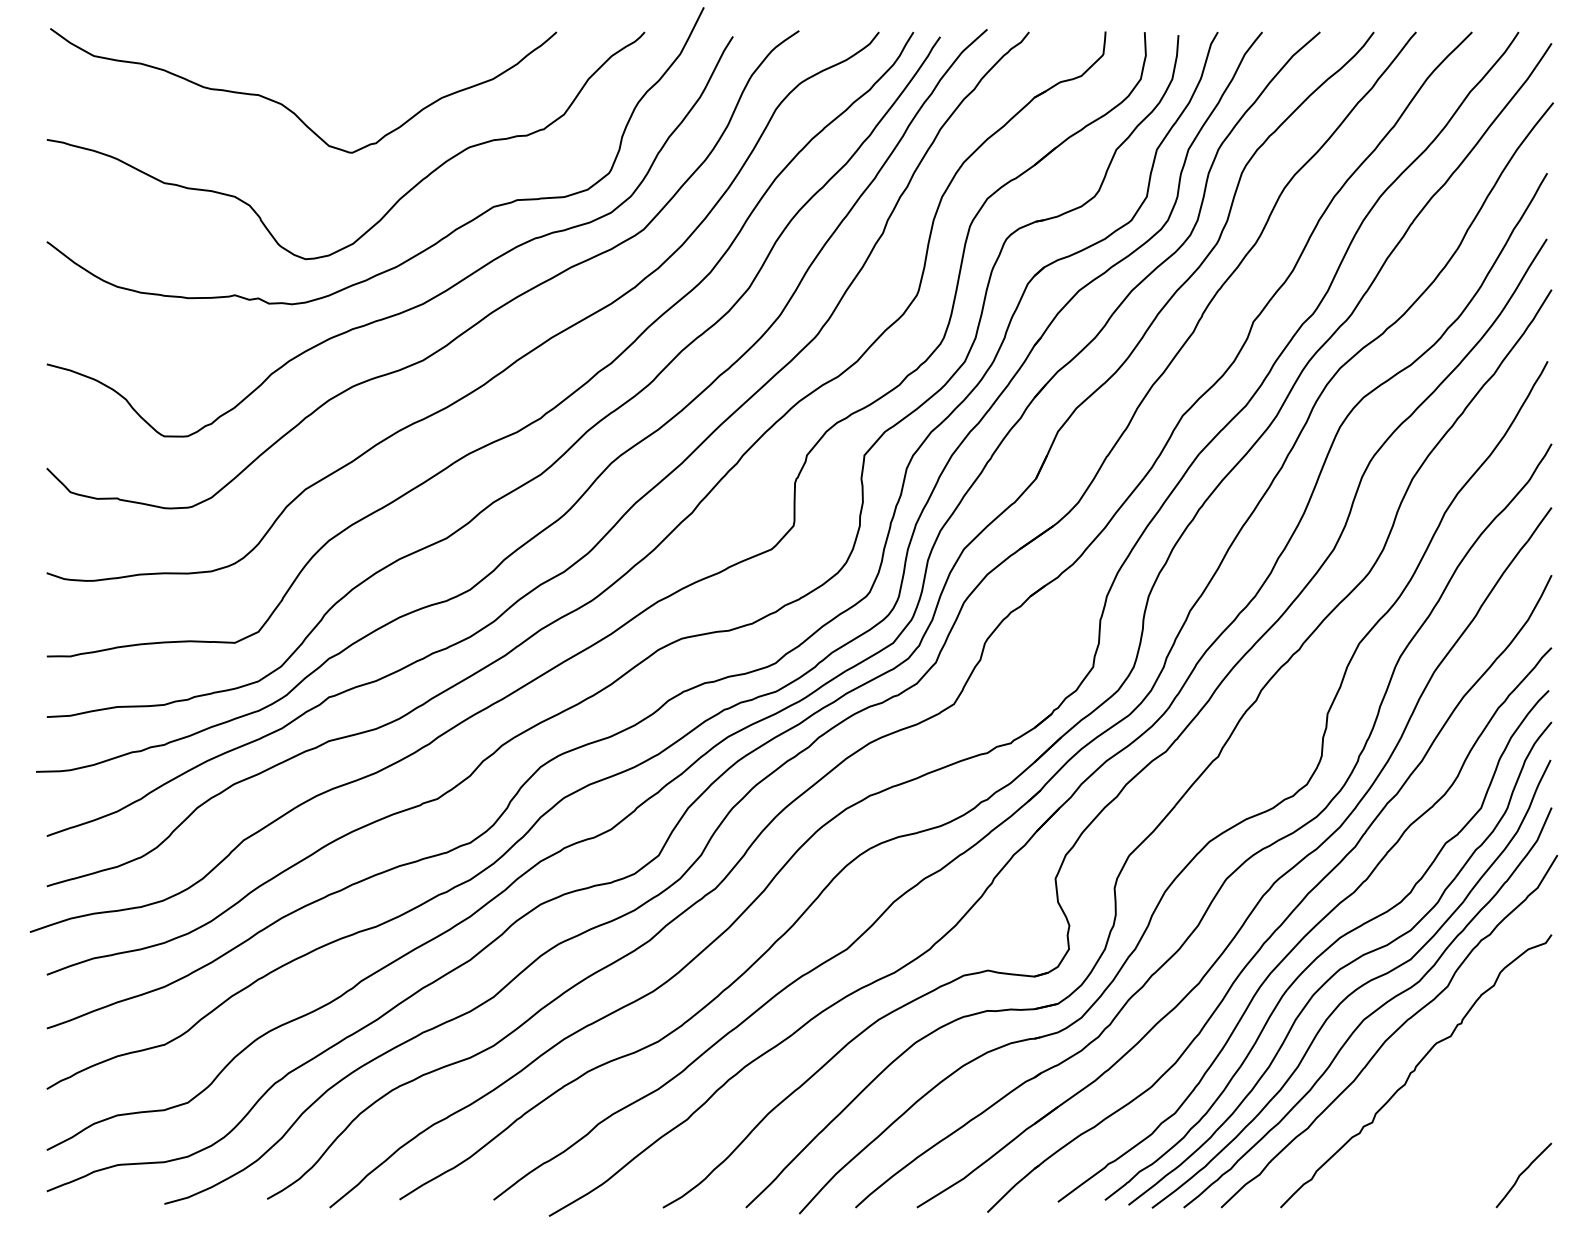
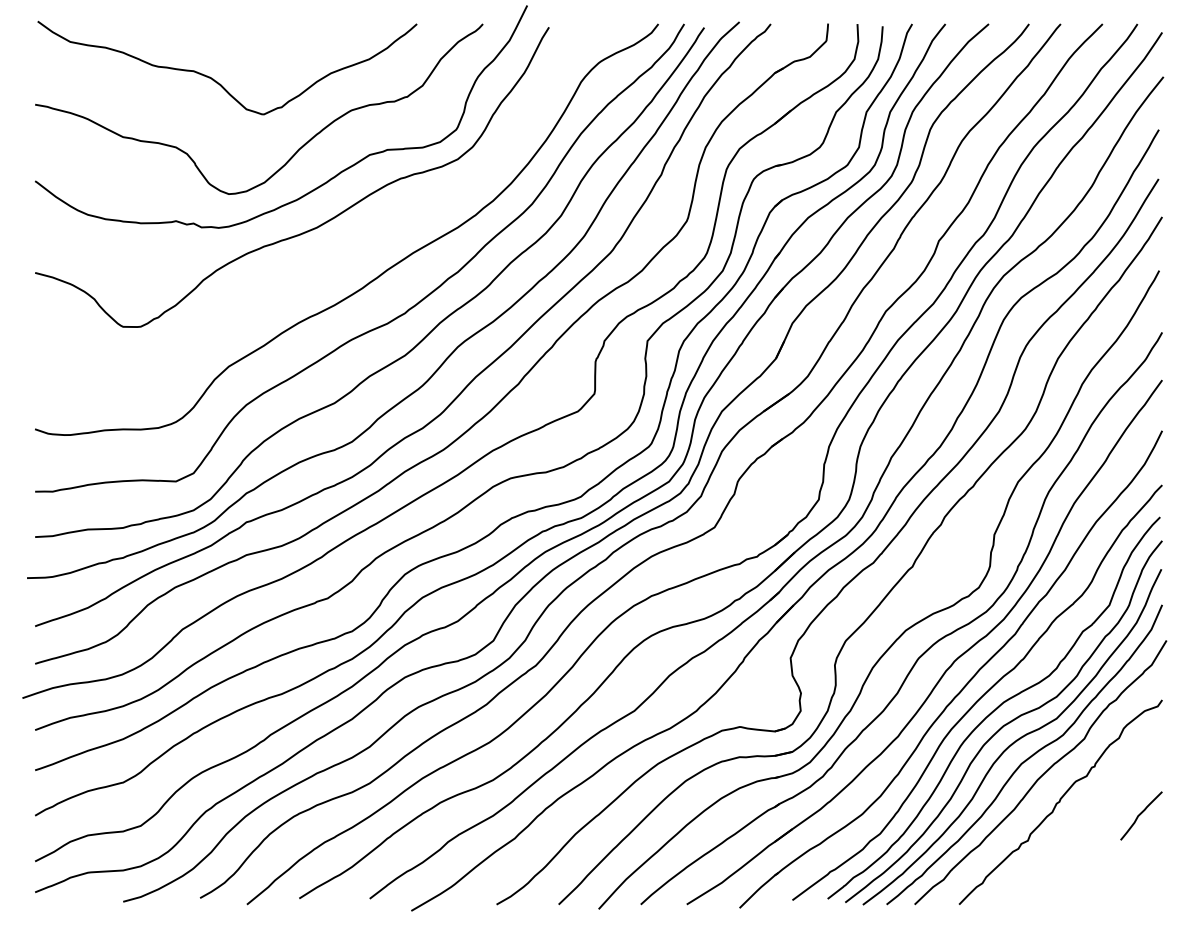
curve: (463, 331) -> (347, 248), removed
curve: (1522, 1174) -> (1140, 815), moved

